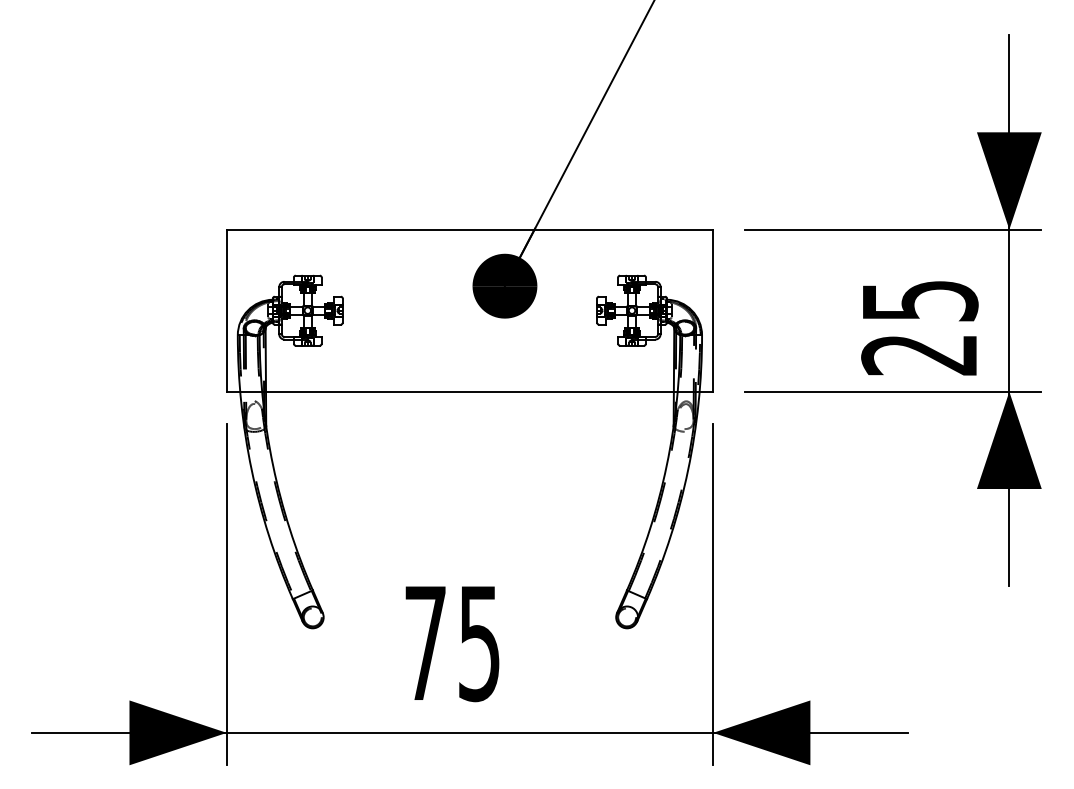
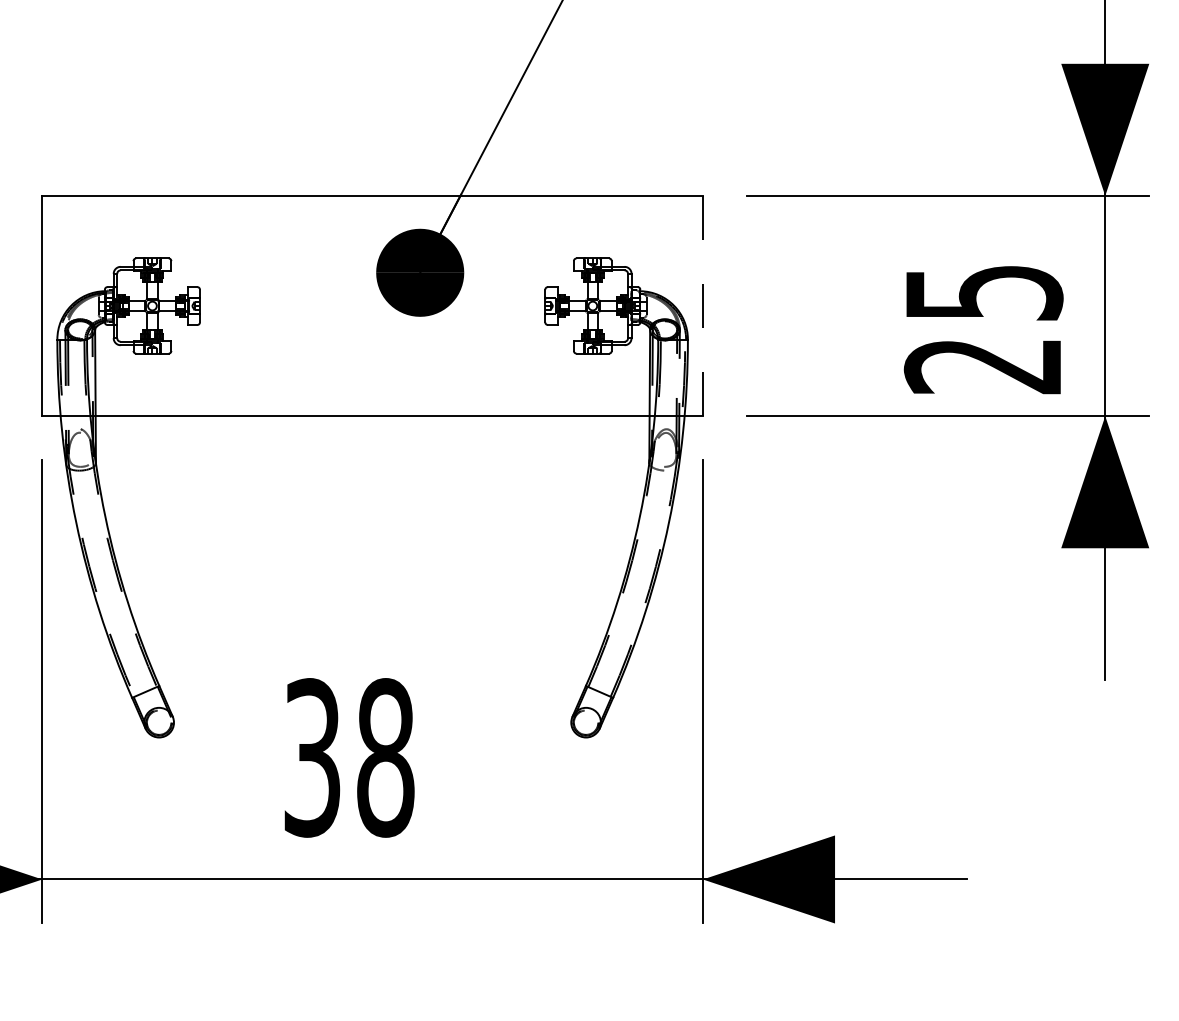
line: (713, 310) -> (703, 305), solid -> dashed
text: (452, 643) -> (348, 758), 75 -> 38

